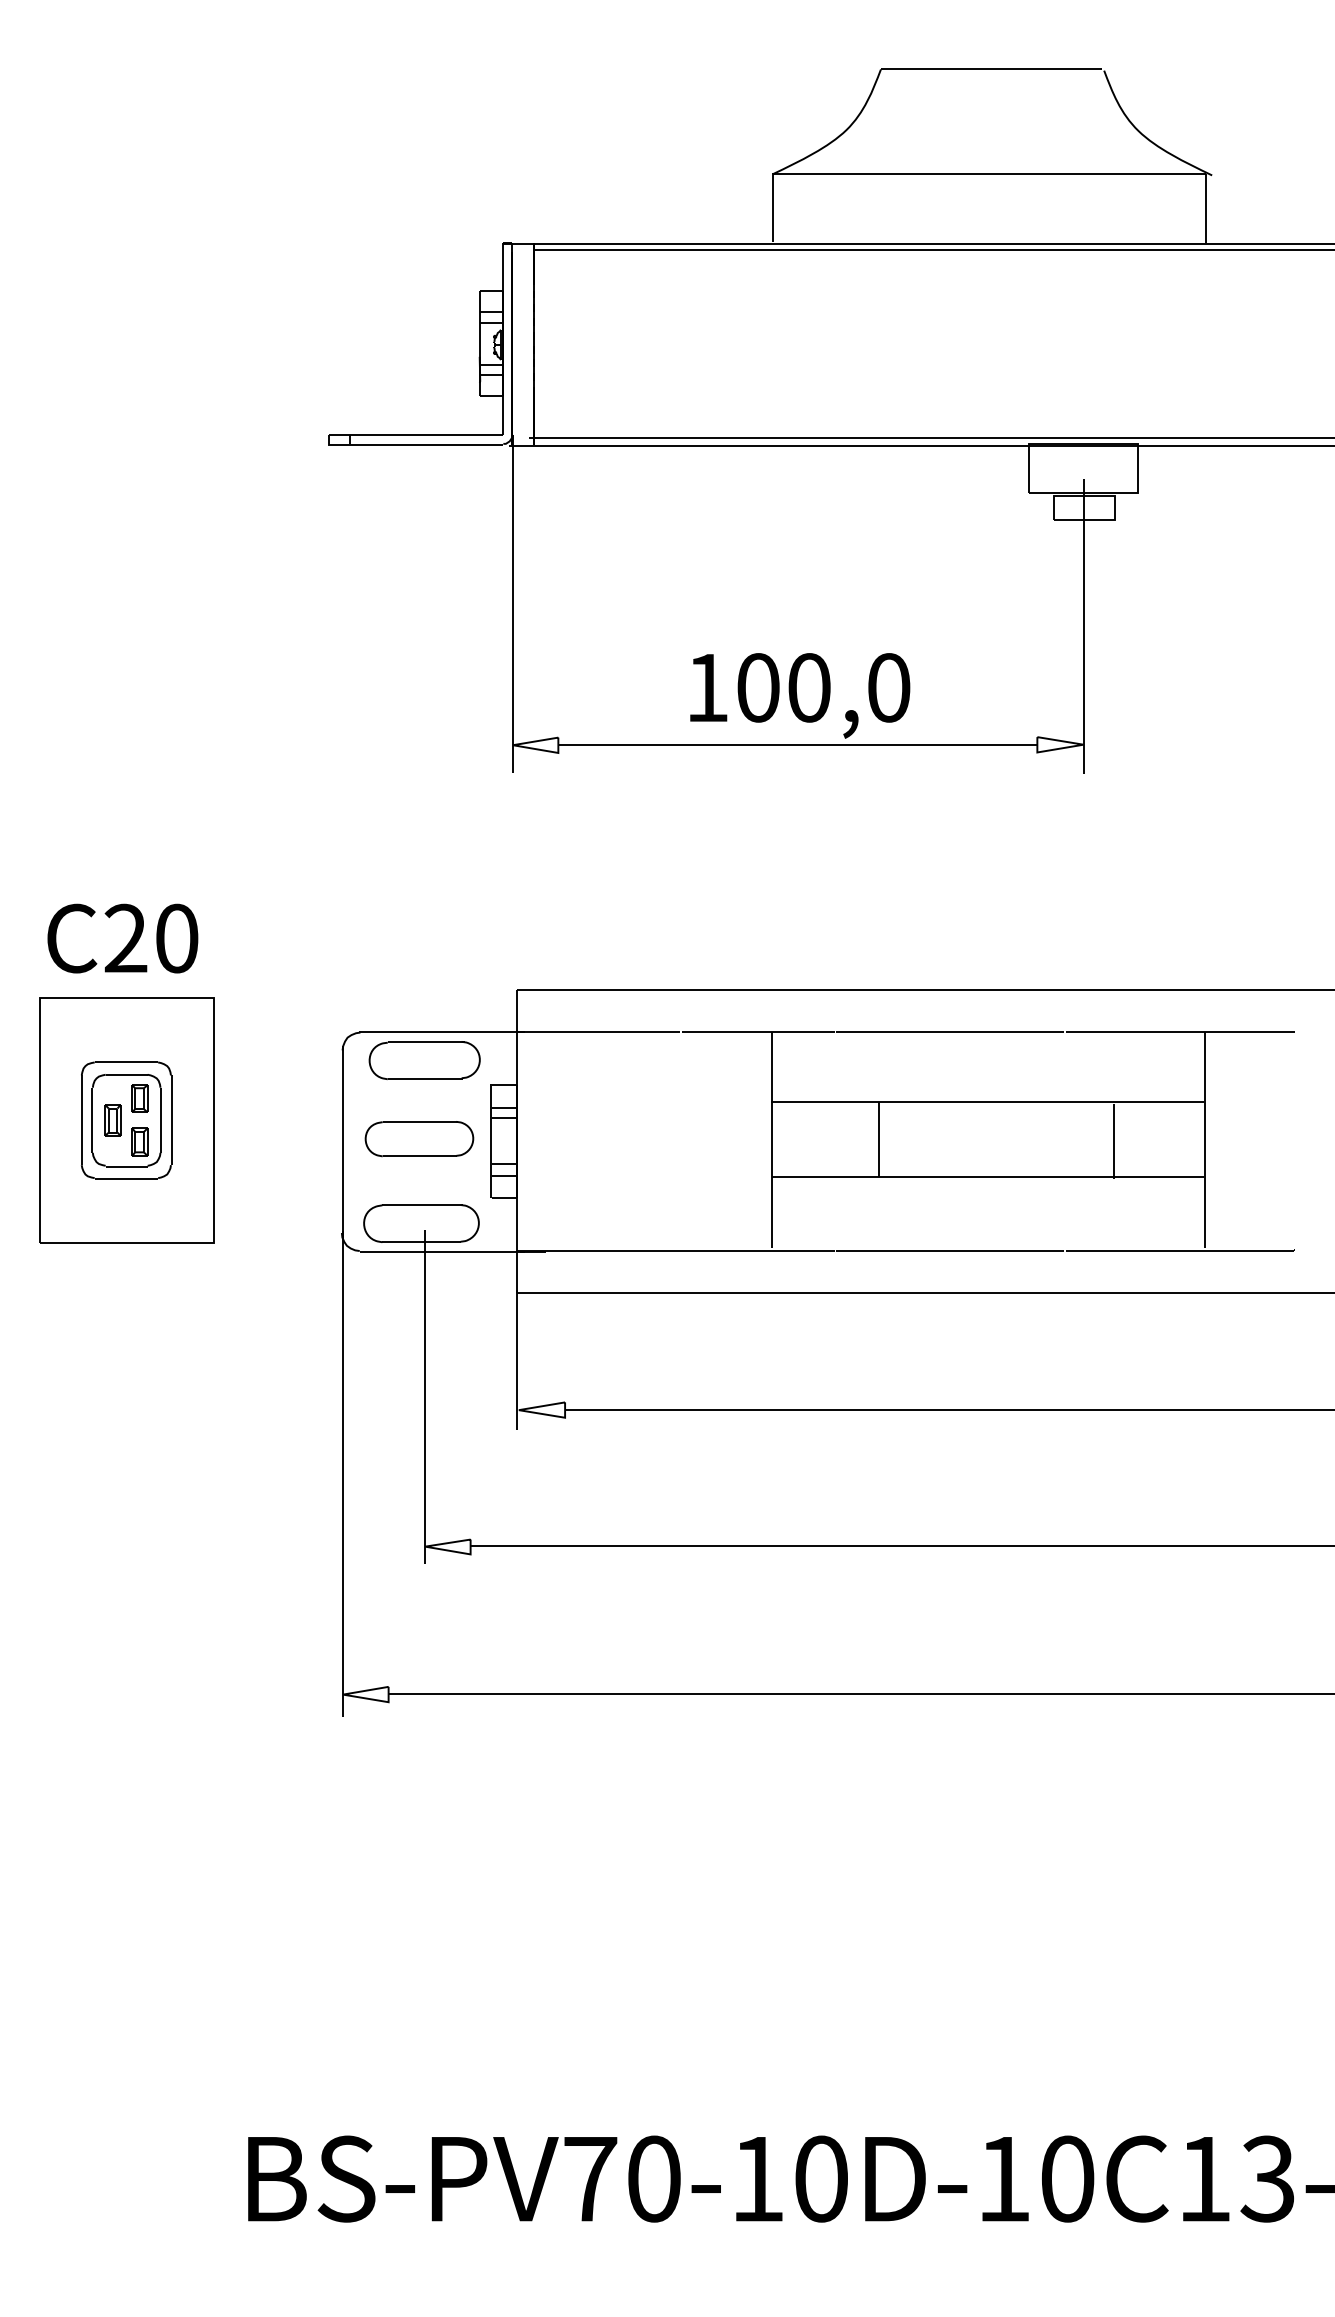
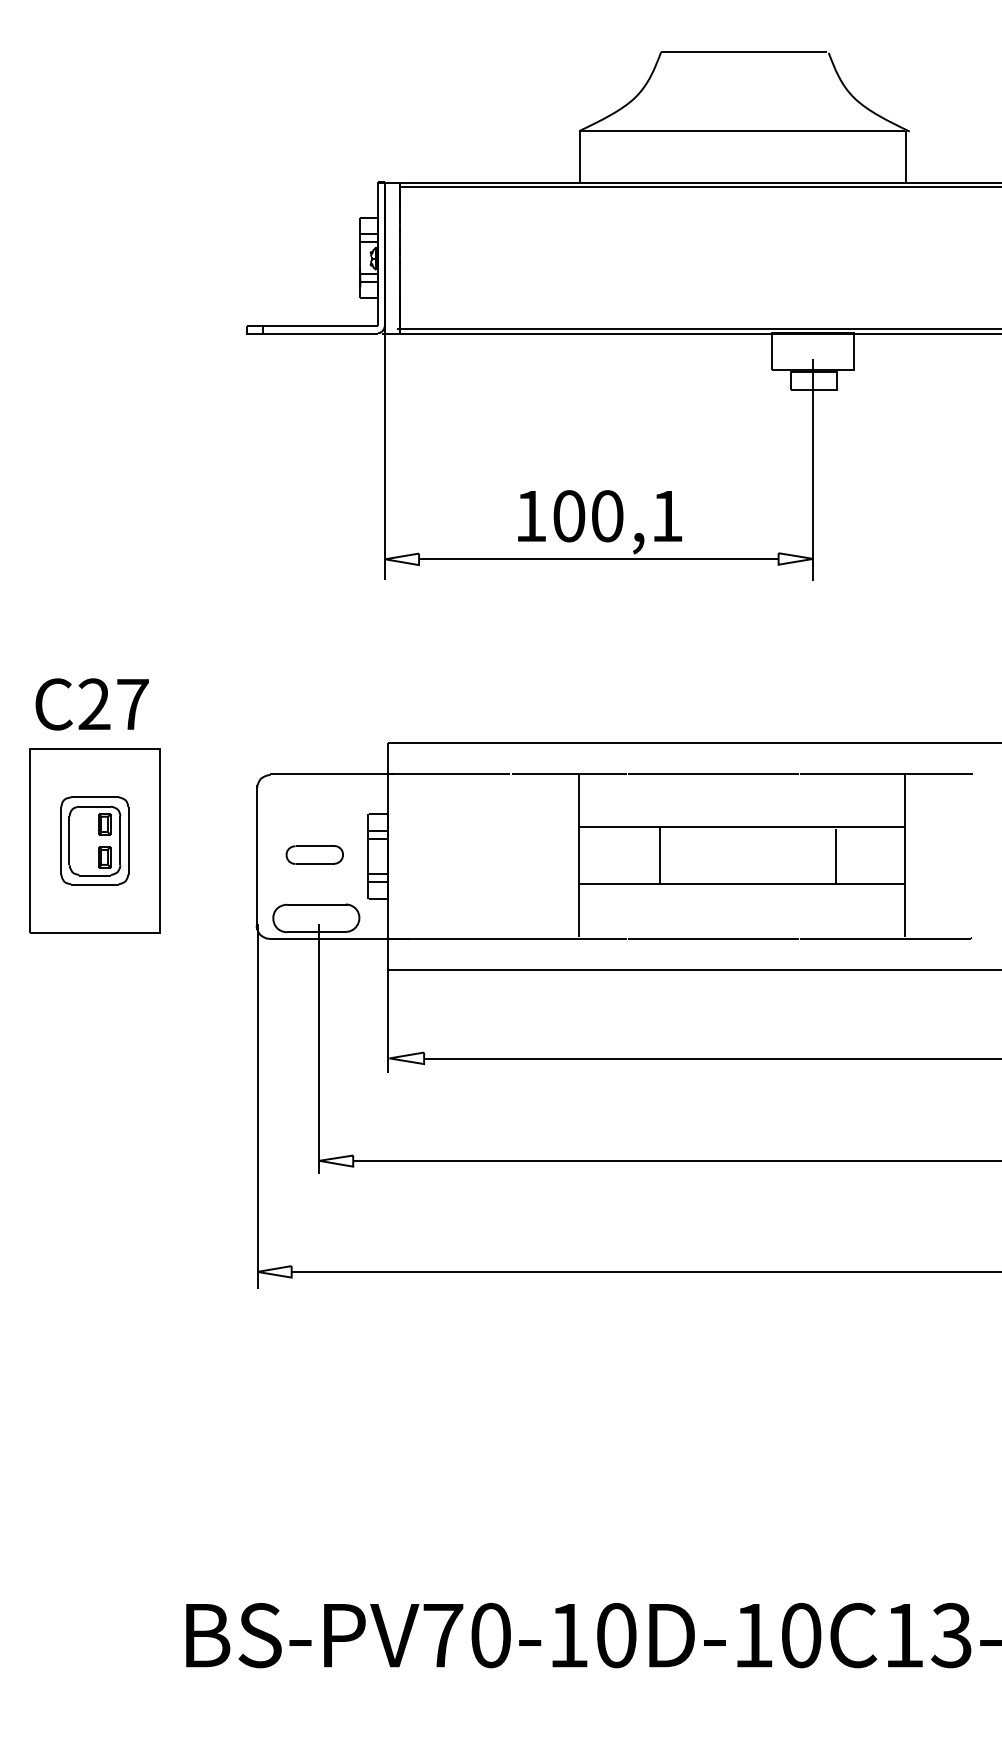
text: (889, 687) -> (667, 515), ,0 -> ,1
text: (177, 938) -> (133, 704), 20 -> 27
part: (424, 1060) -> (318, 795), removed
part: (112, 1120) -> (84, 840), removed
part: (419, 1139) -> (314, 855), size x0.7

